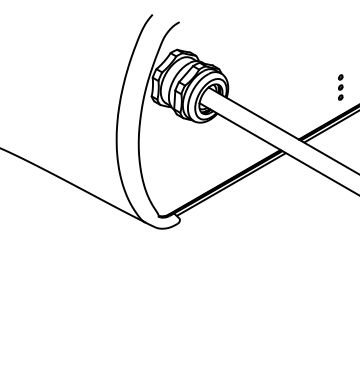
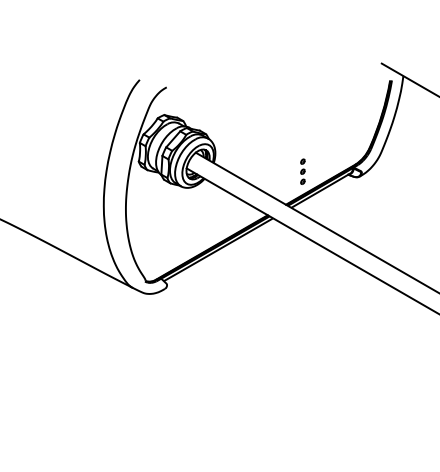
part: (340, 87) -> (302, 171), moved

